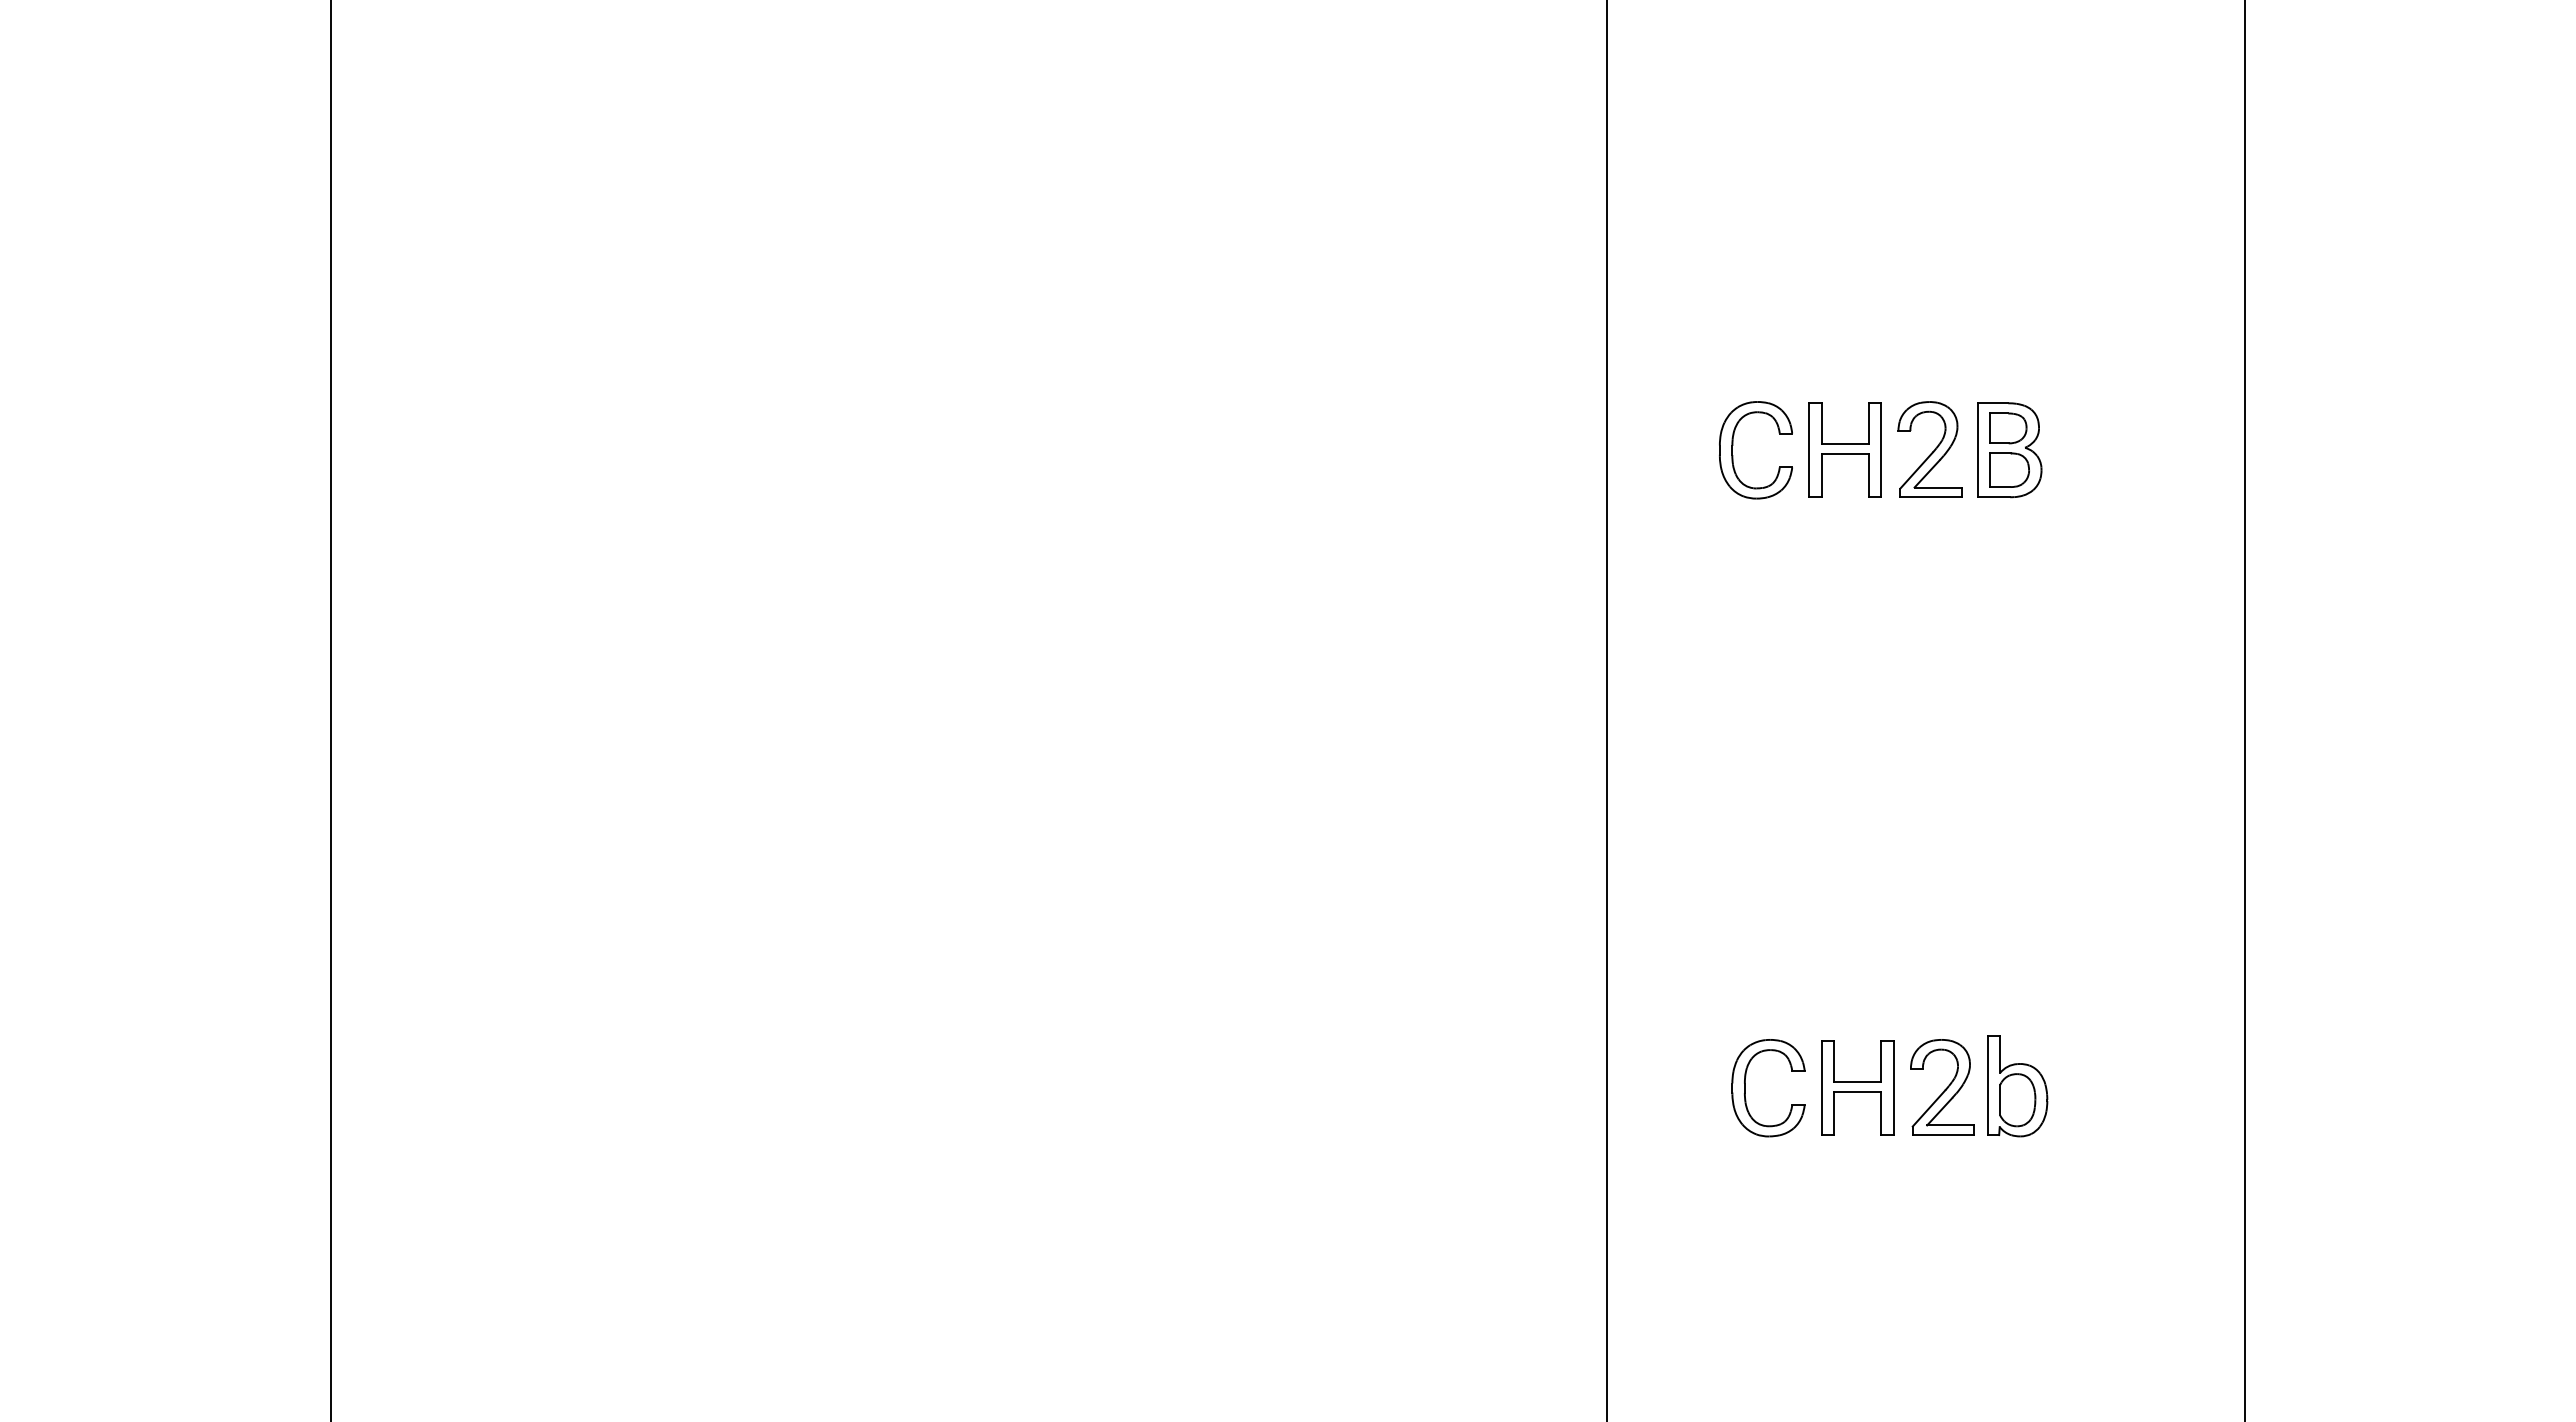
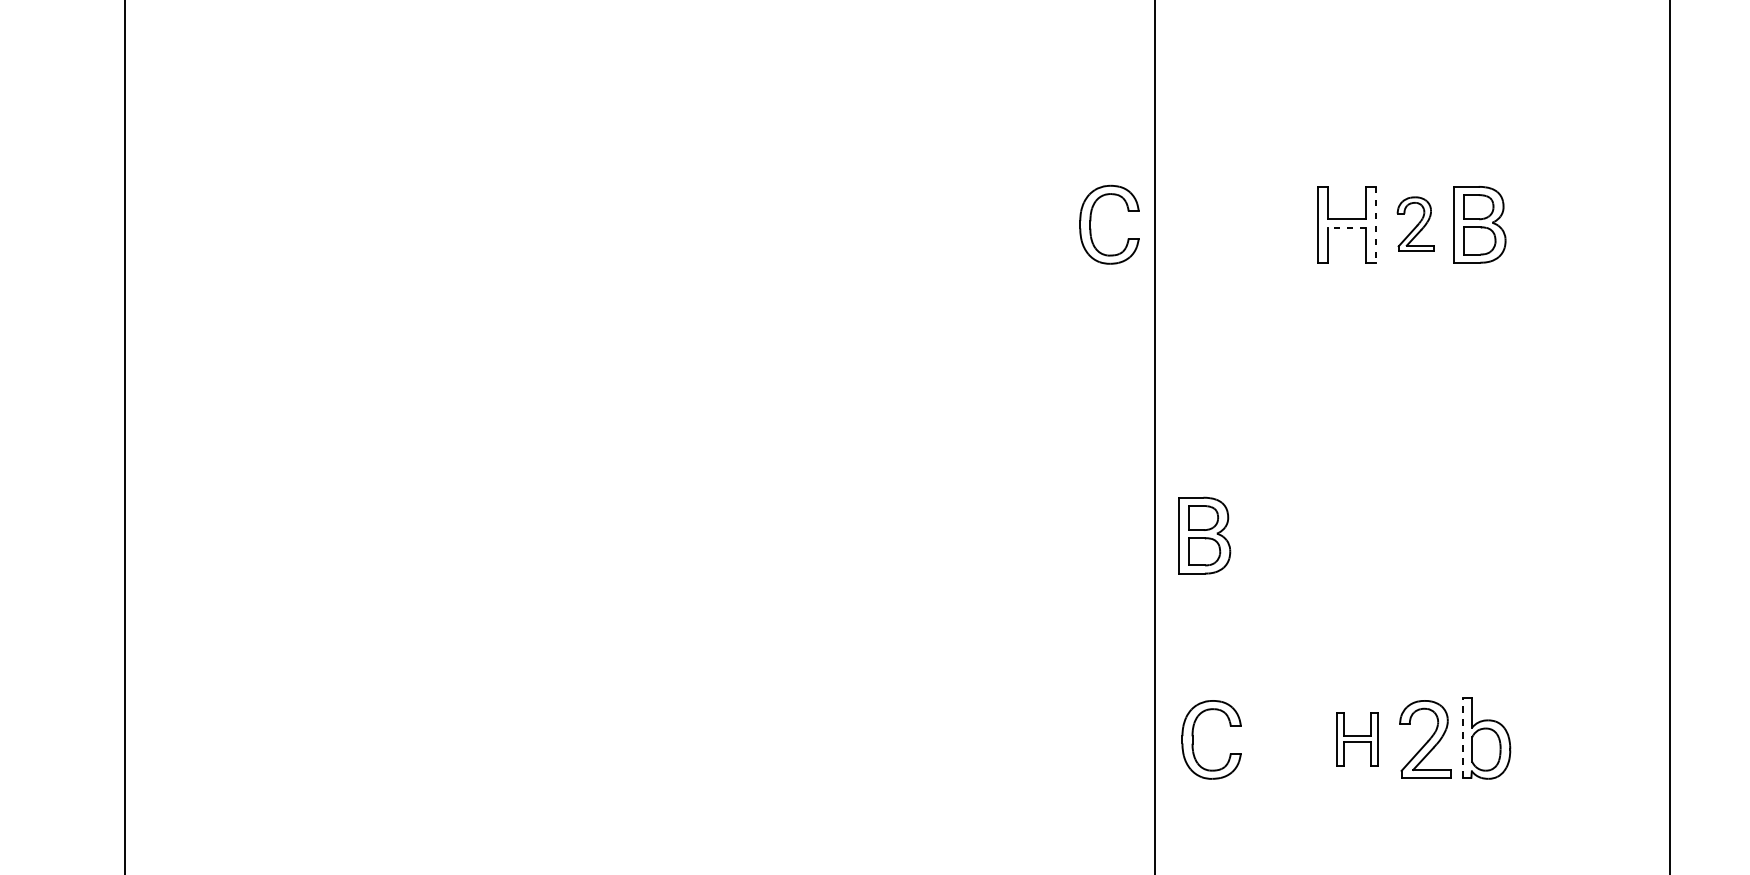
part: (1733, 445) -> (1091, 220), moved
part: (1929, 449) -> (1415, 224), size x0.7
line: (1881, 450) -> (1376, 224), solid -> dashed
line: (1845, 453) -> (1347, 227), solid -> dashed
part: (1668, 835) -> (1204, 535), added
line: (1988, 1085) -> (1462, 737), solid -> dashed
part: (1857, 1087) -> (1356, 739), size x0.7
part: (1745, 1088) -> (1193, 740), moved

